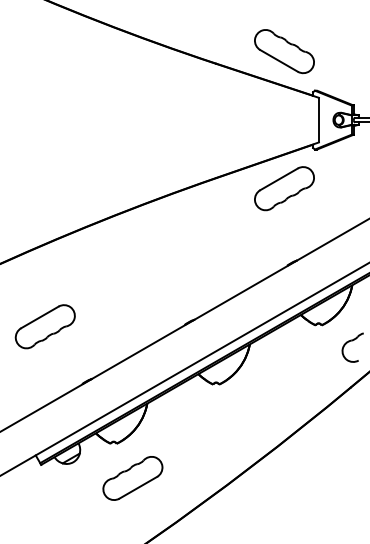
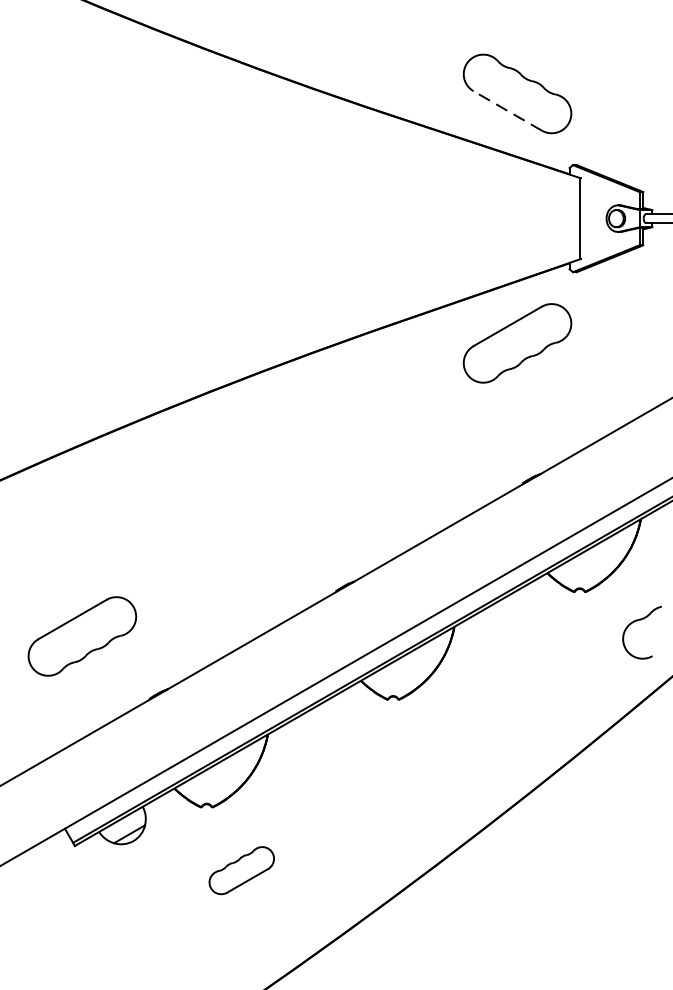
line: (279, 60) -> (508, 110), solid -> dashed
part: (44, 326) -> (80, 636), moved
part: (132, 478) -> (240, 870), size x0.6

